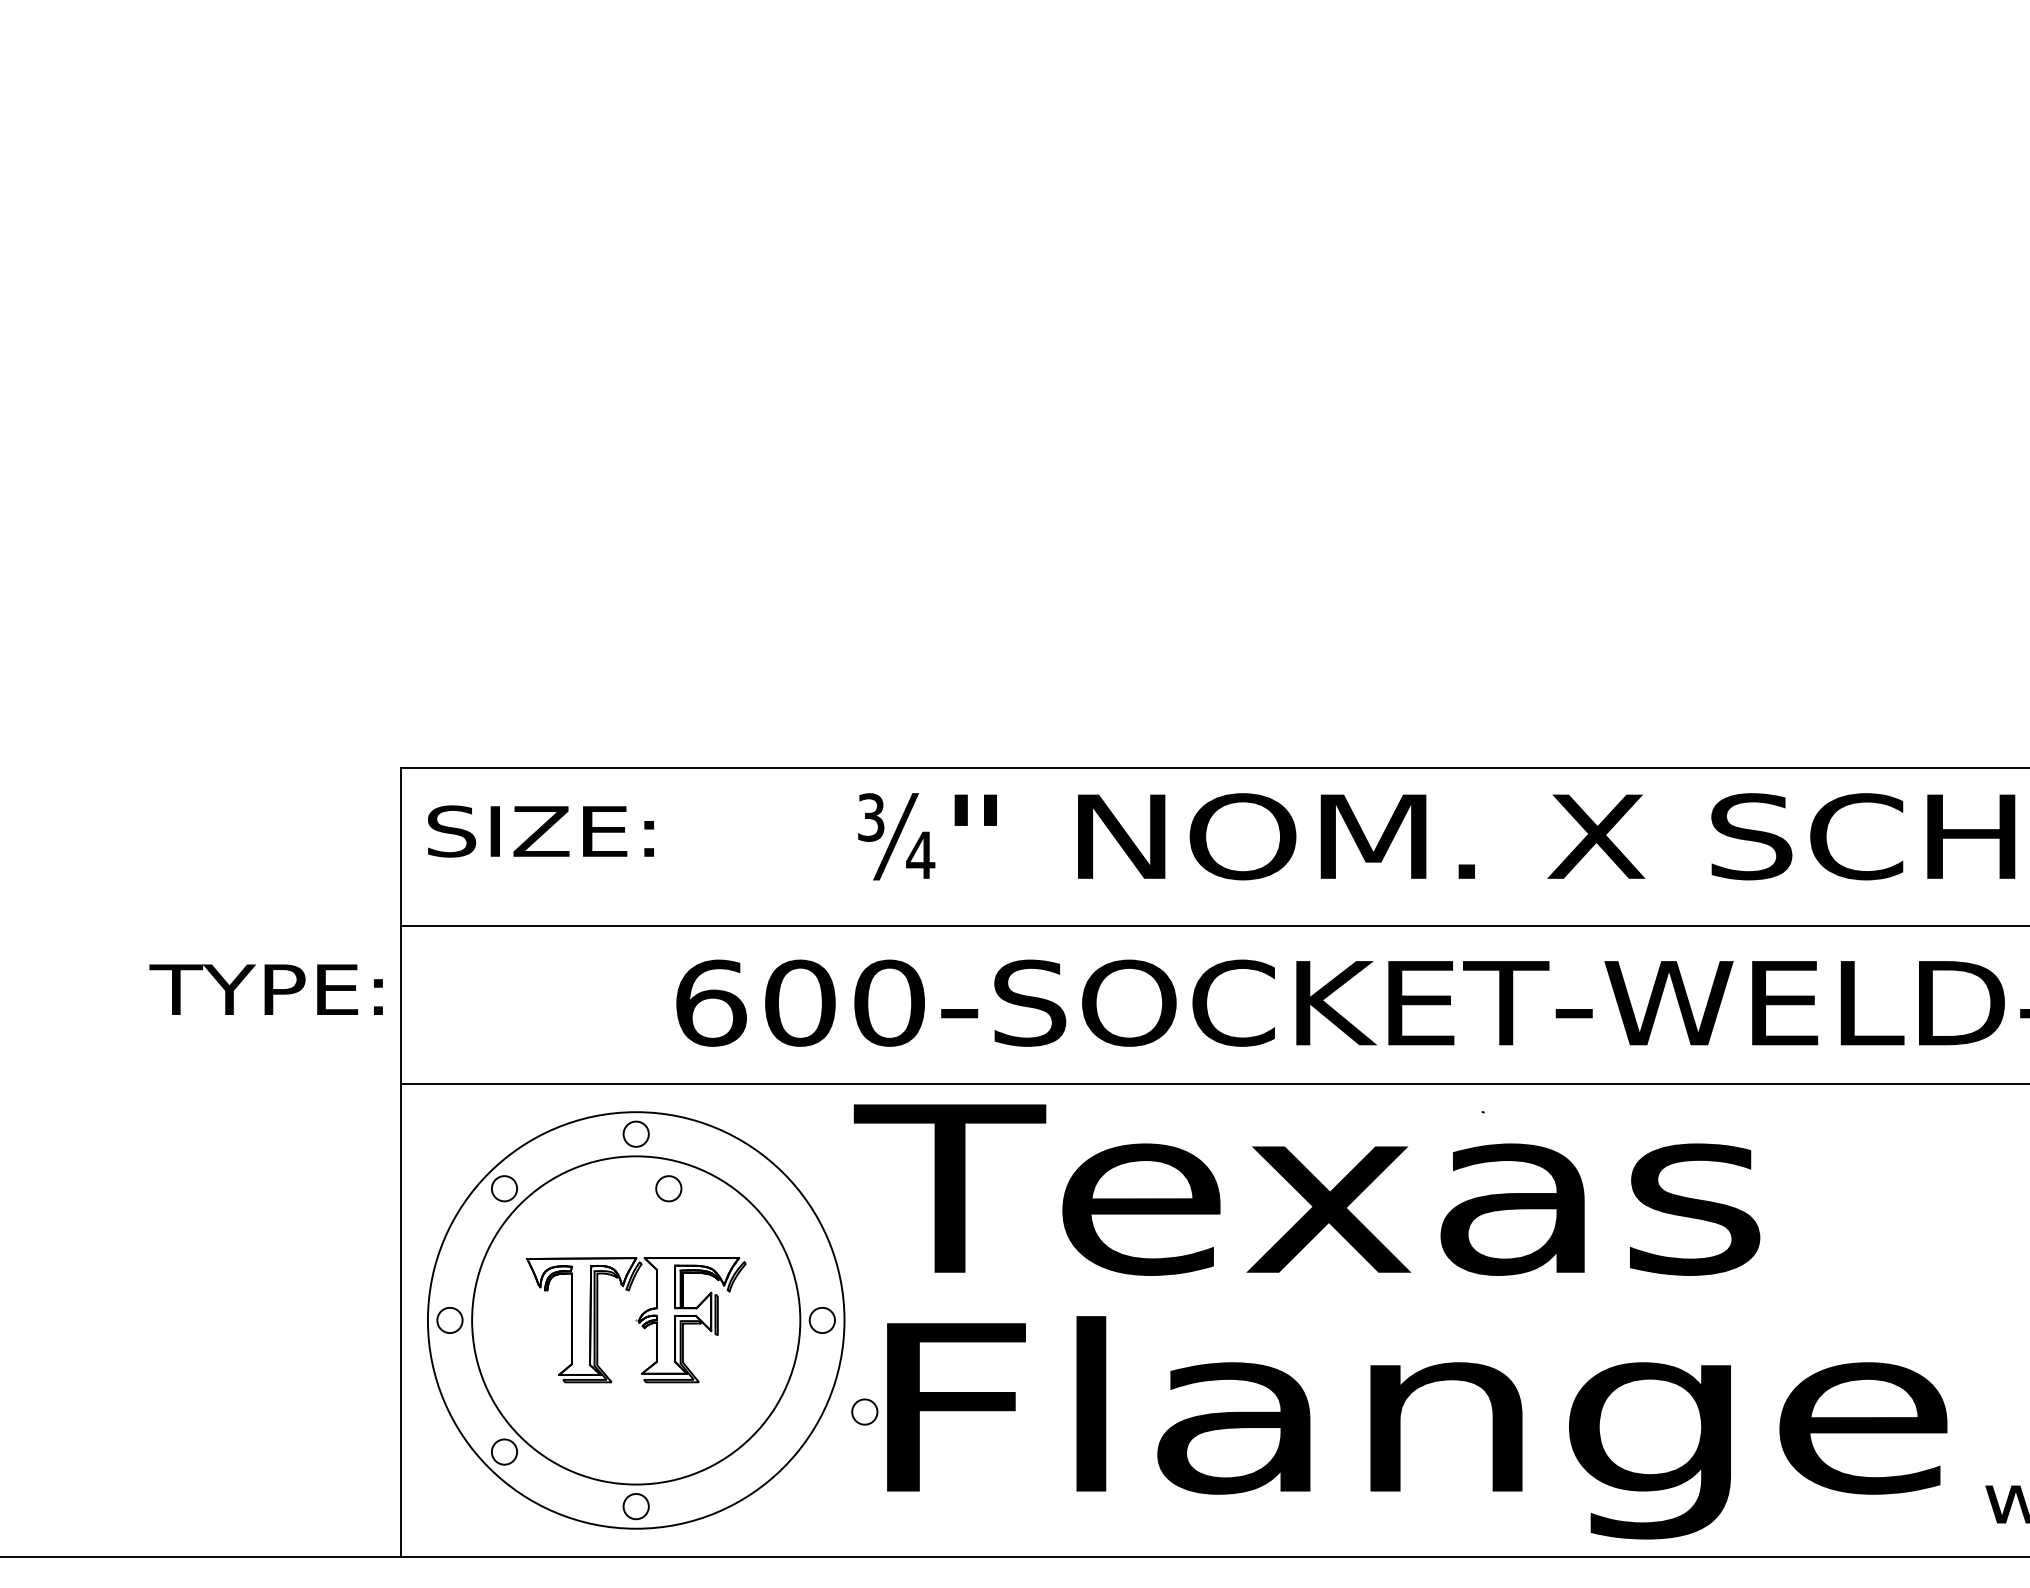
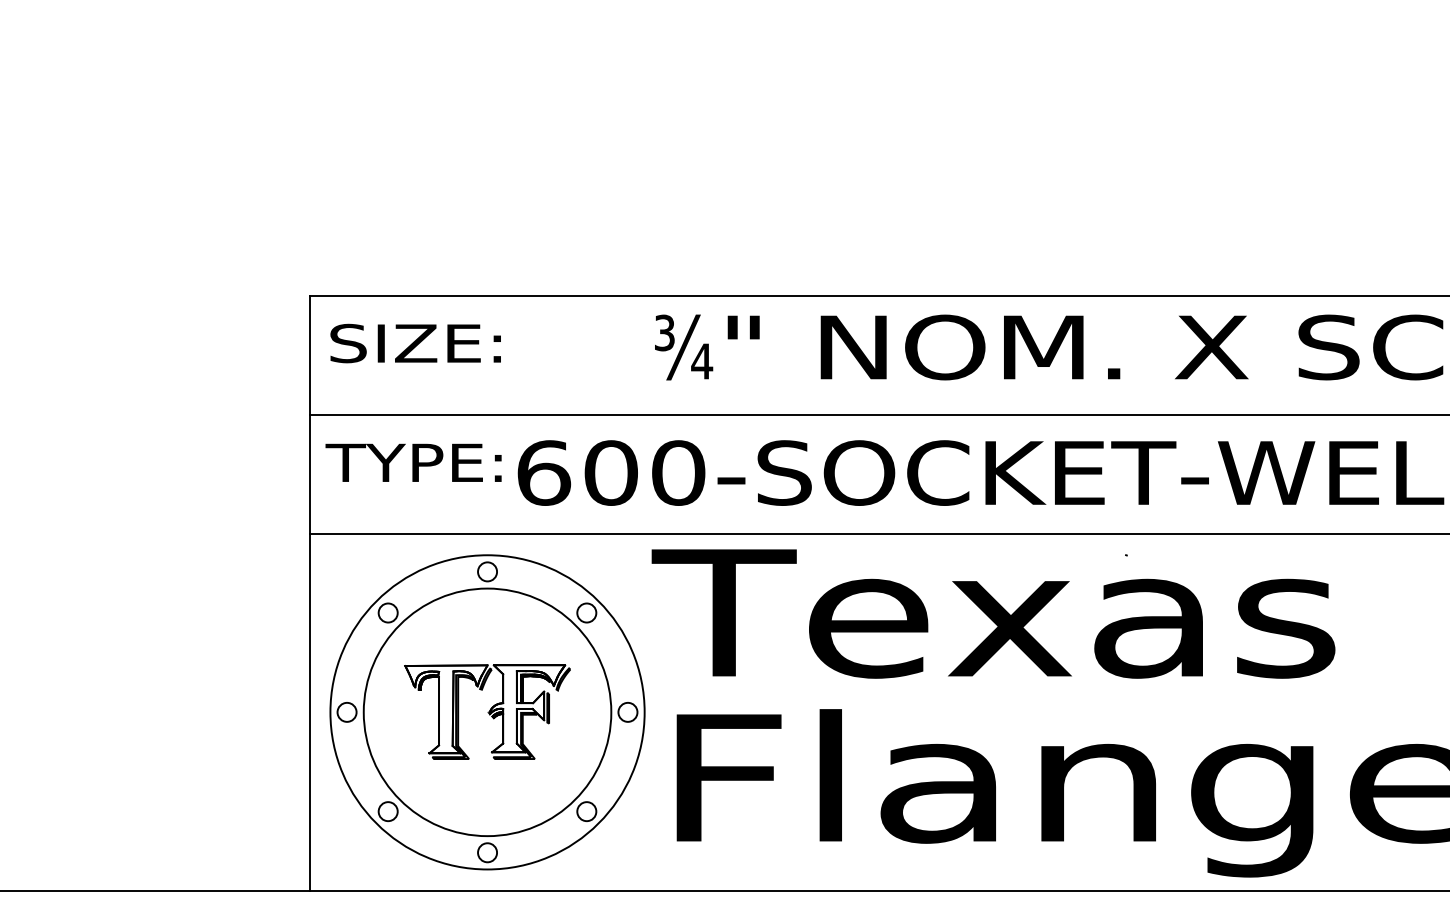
text: (265, 989) -> (413, 462), moved
circle: (668, 1188) -> (586, 612), moved
circle: (864, 1411) -> (586, 811), moved

